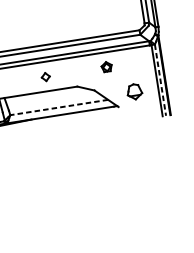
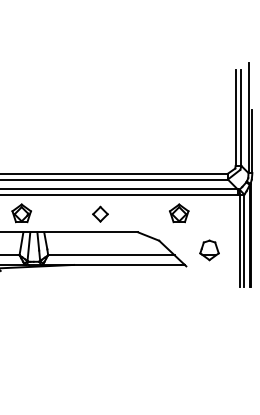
part: (106, 66) -> (179, 213), size x1.43
part: (45, 76) -> (100, 213), size x1.43
line: (160, 80) -> (244, 241), dashed -> solid
line: (58, 107) -> (110, 255), dashed -> solid

